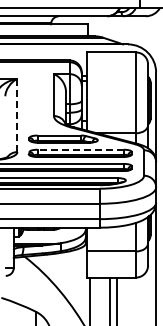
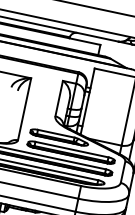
line: (17, 115) -> (24, 109), dashed -> solid
line: (80, 149) -> (71, 149), dashed -> solid

